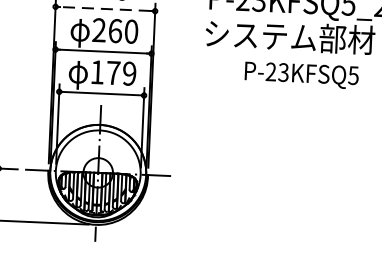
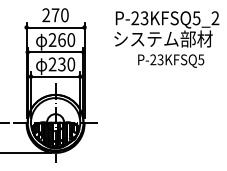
line: (105, 8) -> (55, 27), dashed -> solid
text: (112, 73) -> (61, 64), 179 -> 230

